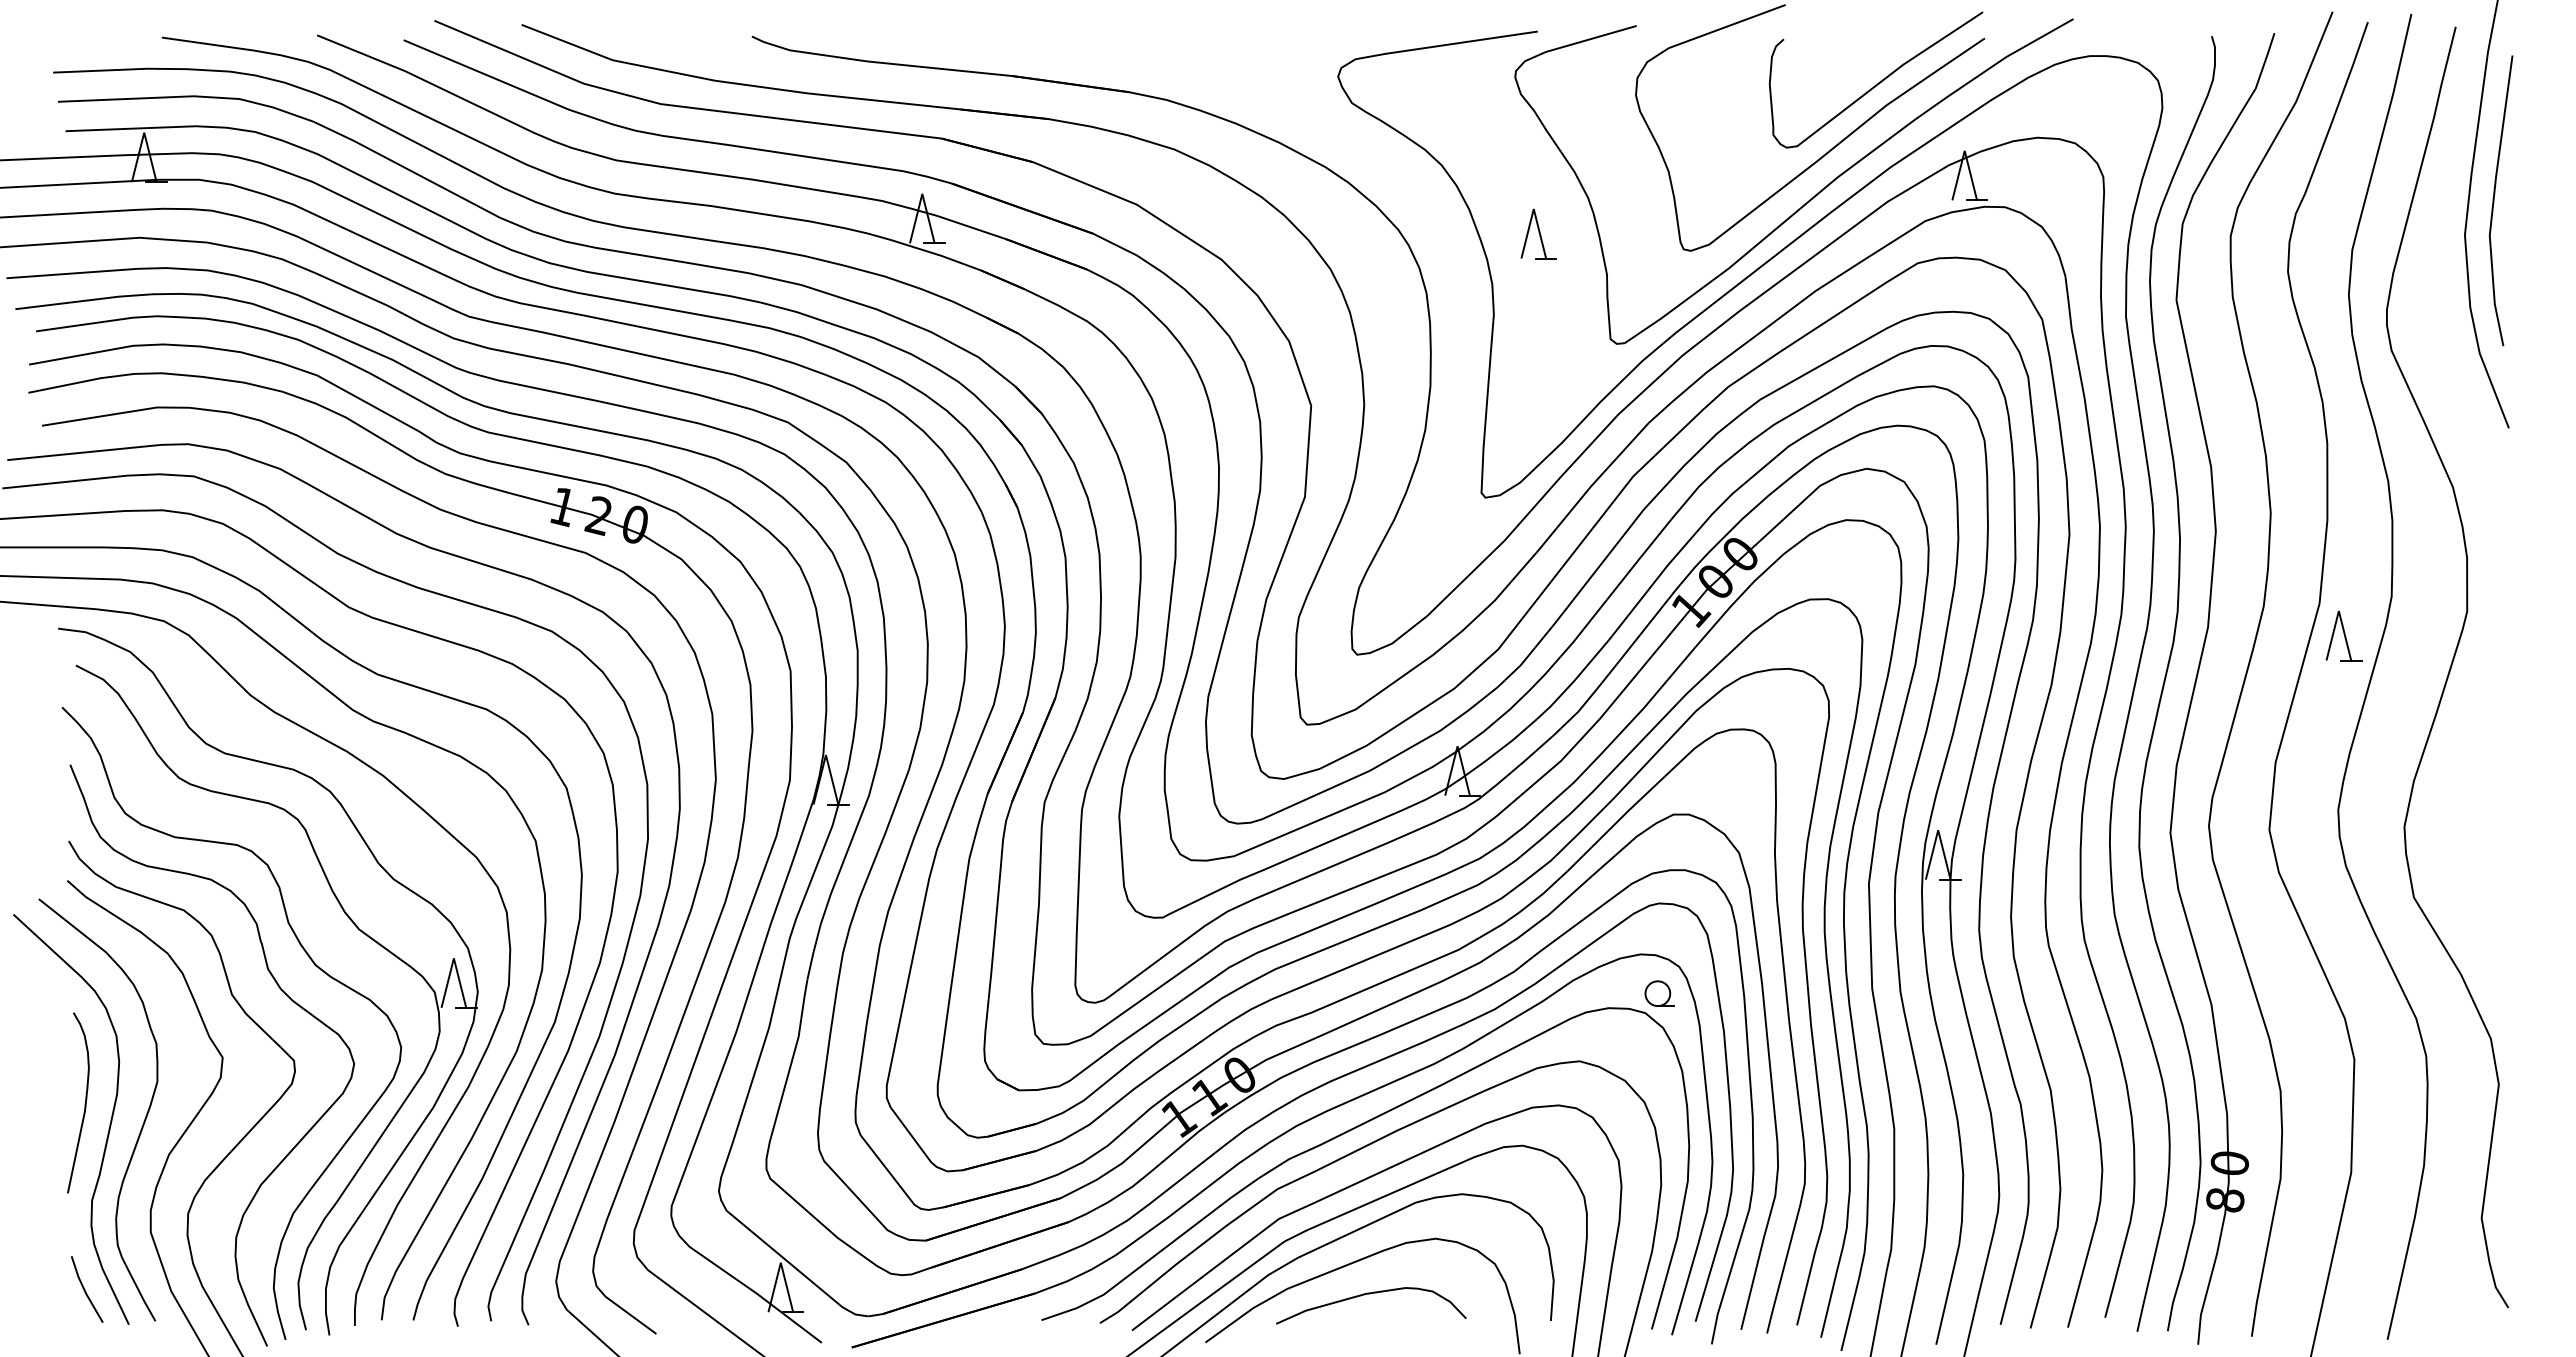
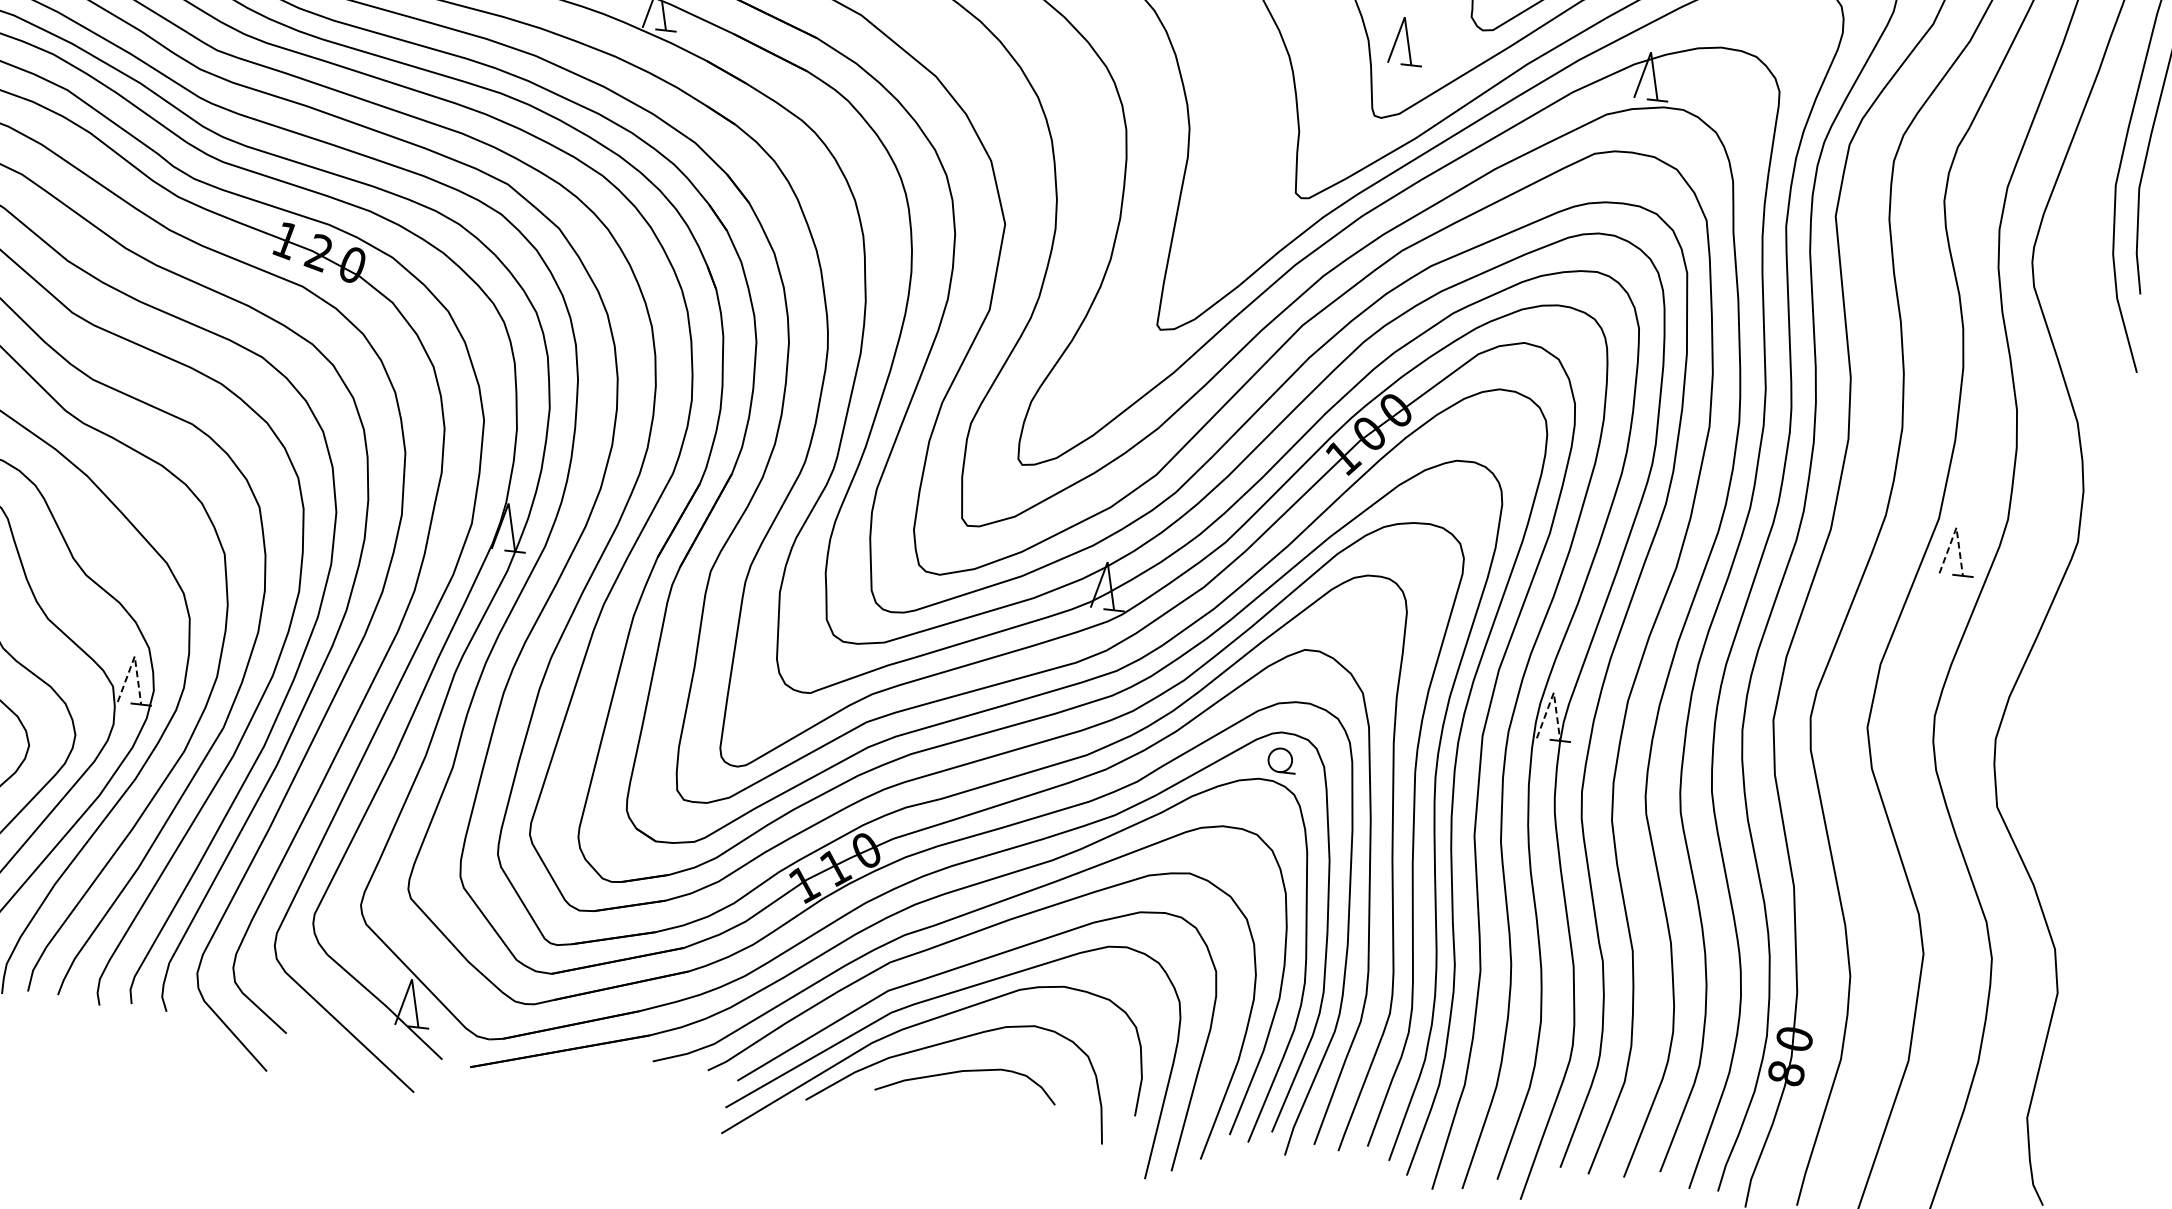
part: (1538, 233) -> (1406, 40), moved
line: (2338, 611) -> (1956, 528), solid -> dashed
line: (1938, 830) -> (1554, 693), solid -> dashed
line: (453, 958) -> (134, 656), solid -> dashed
part: (1659, 993) -> (1281, 760), moved

